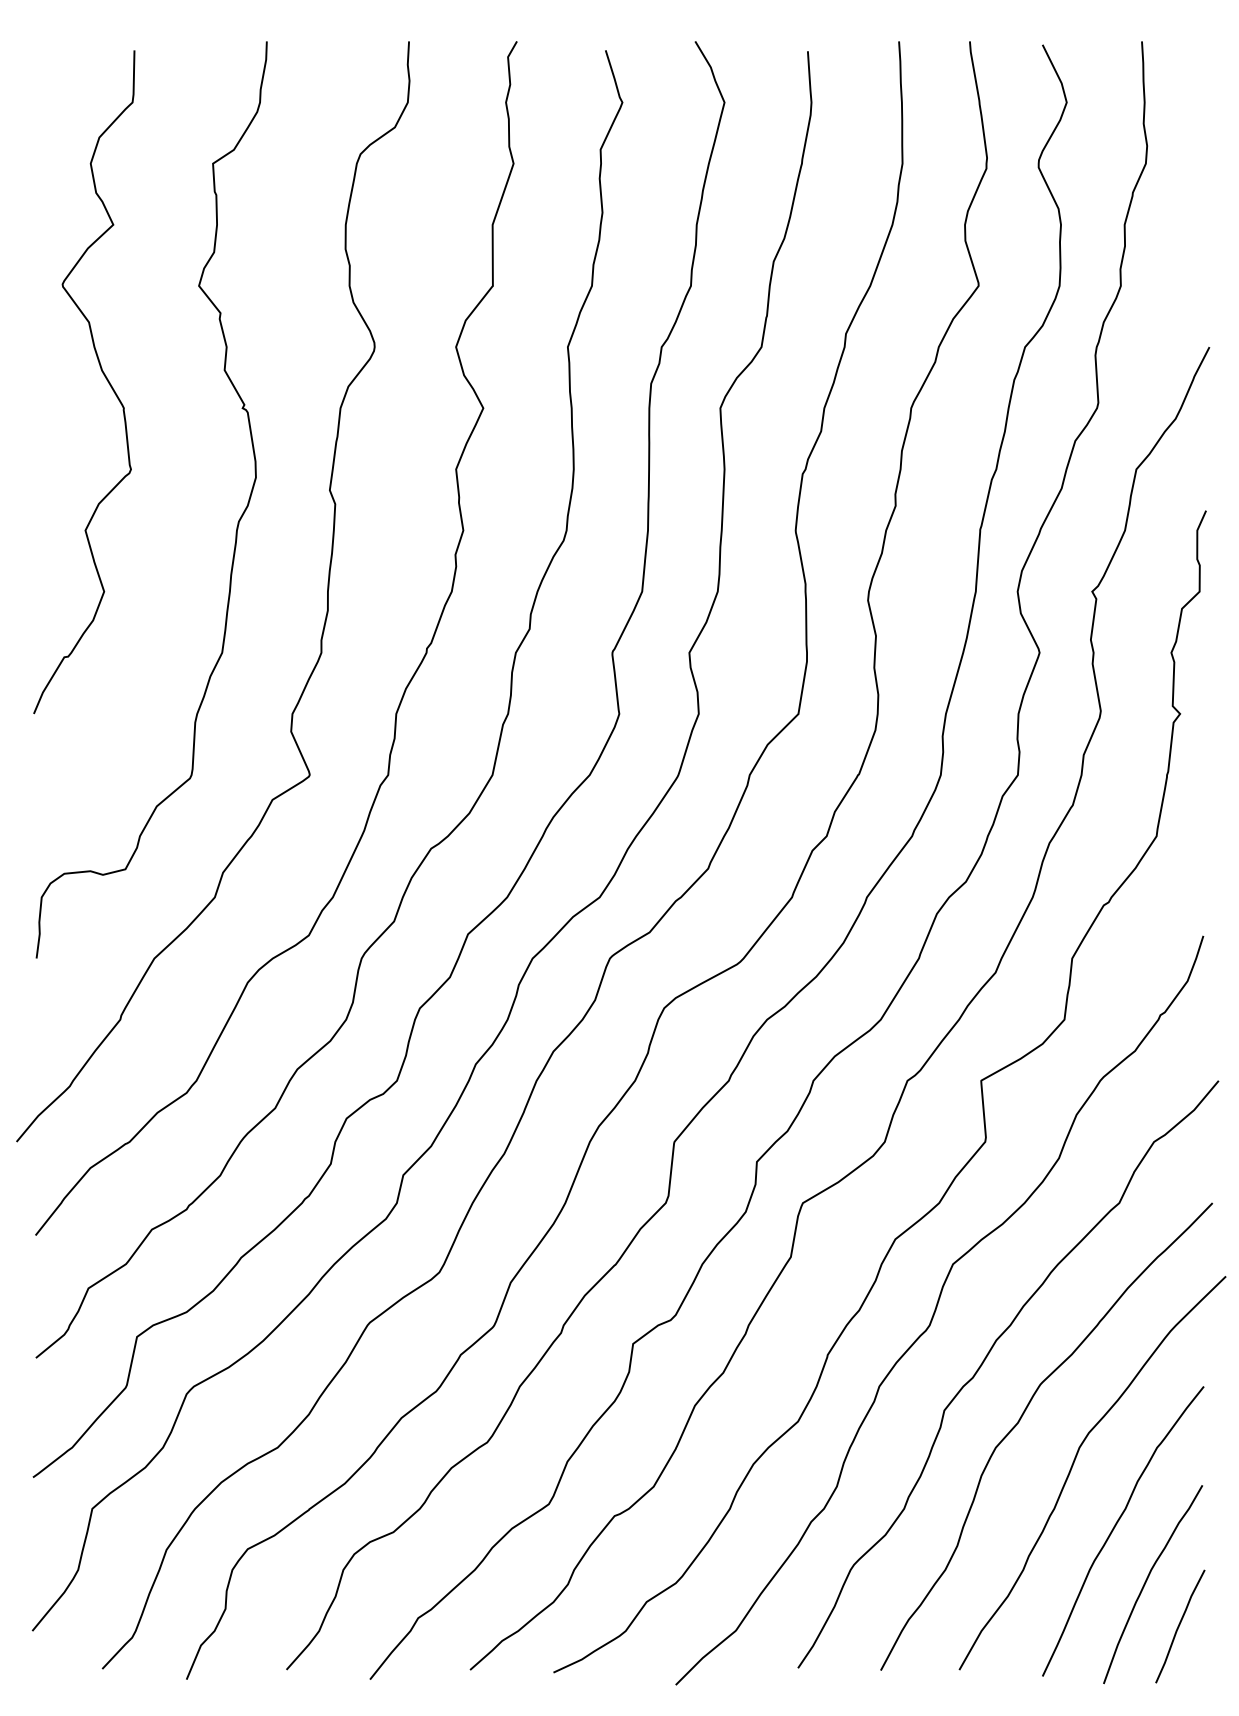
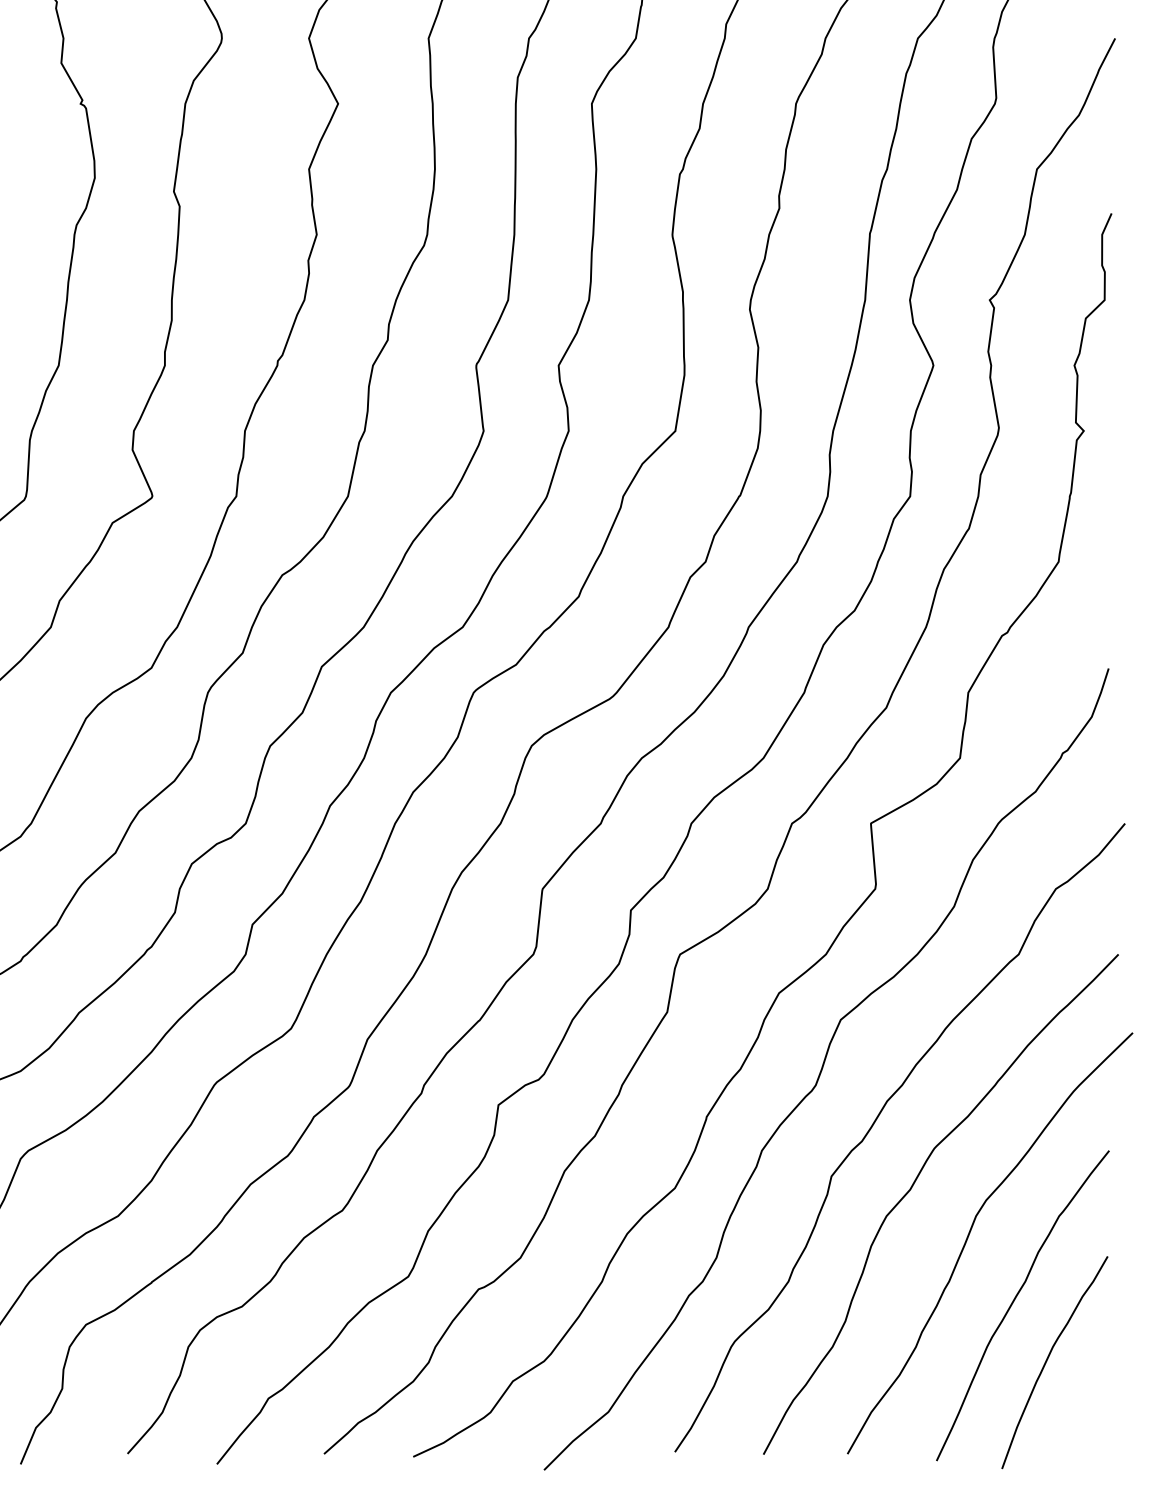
curve: (1180, 1625) -> (1084, 1406), removed

